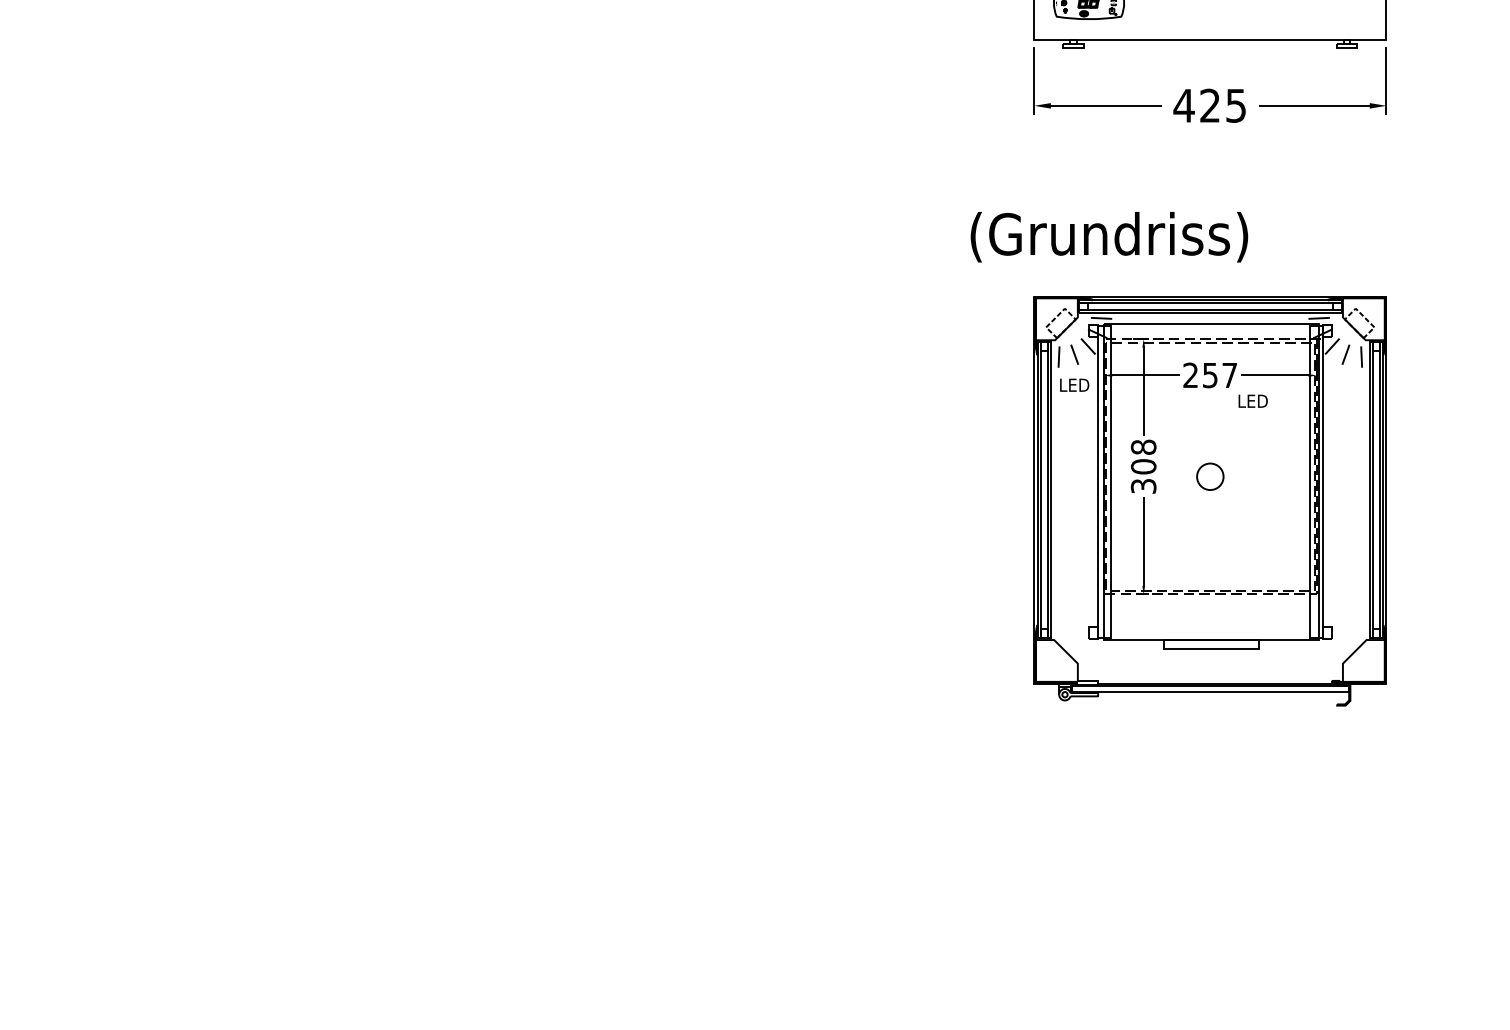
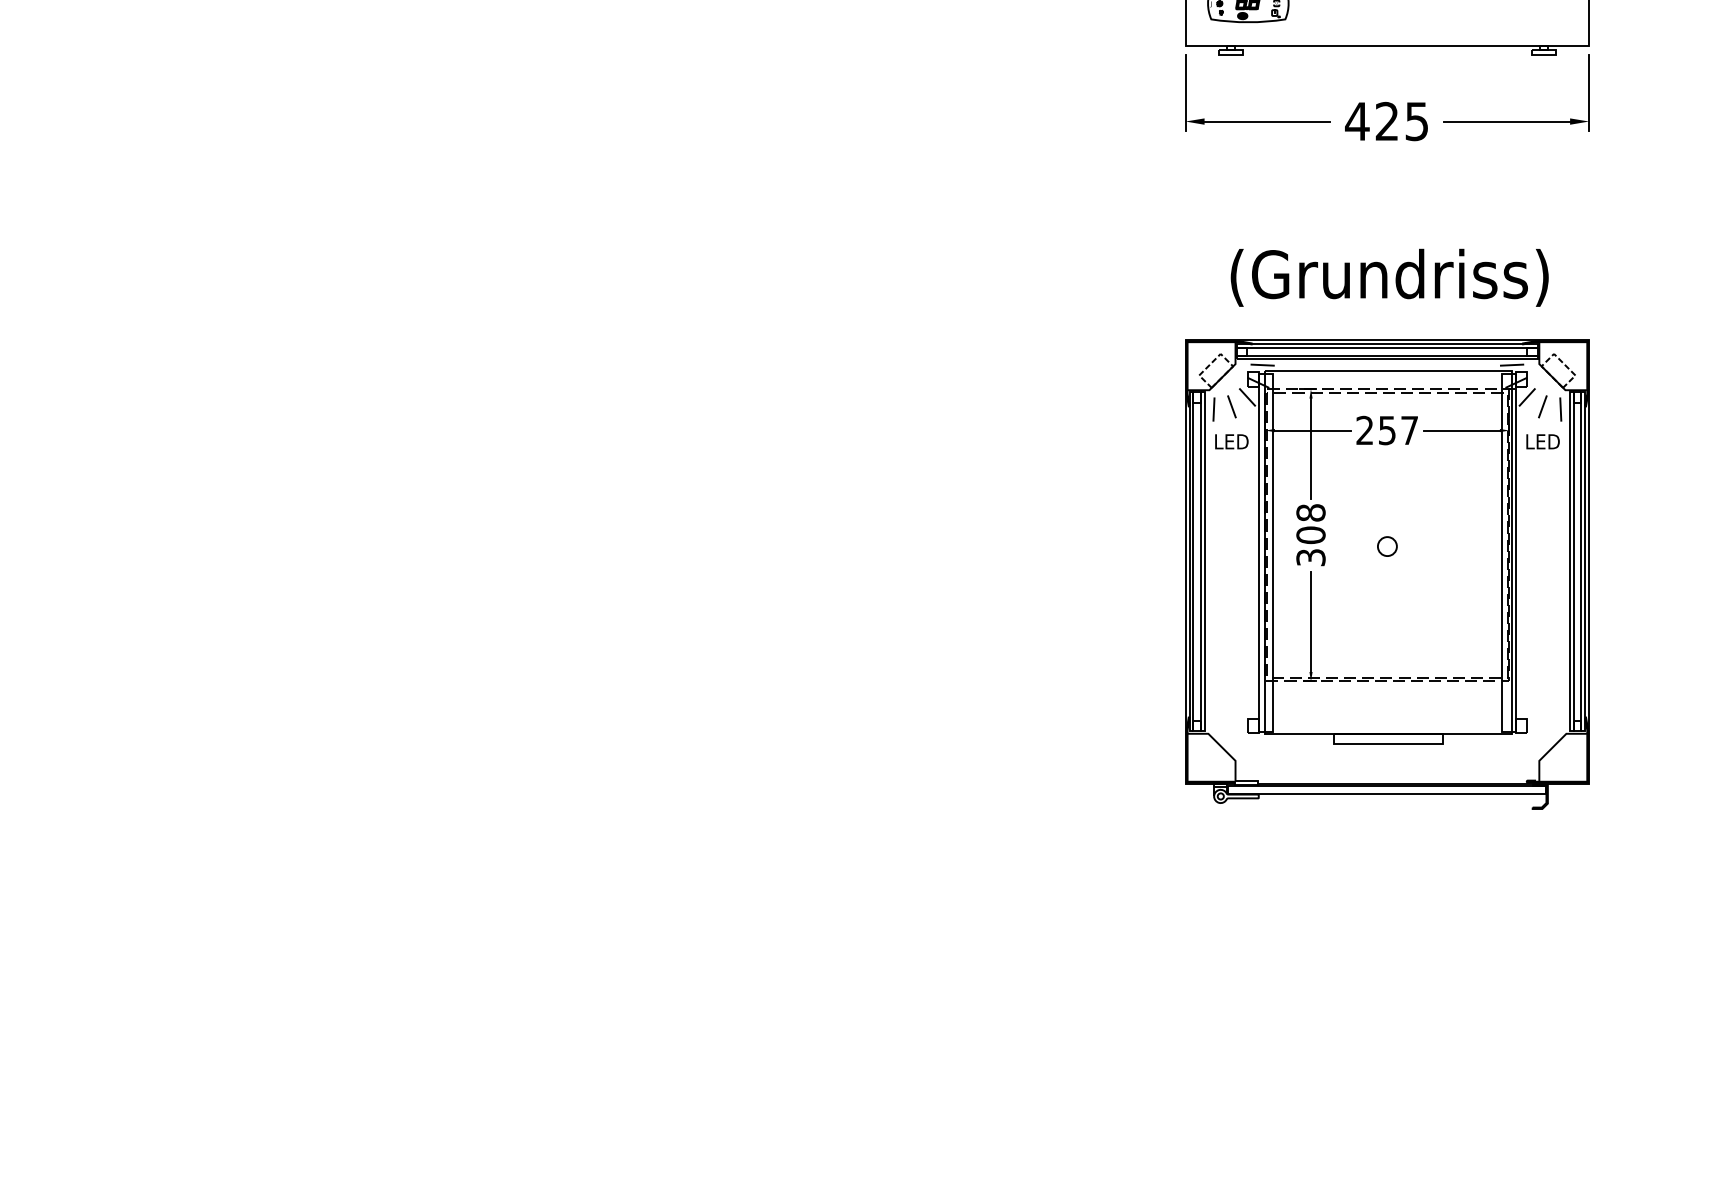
text: (1109, 237) -> (1389, 278), moved
text: (1252, 400) -> (1542, 440), moved
circle: (1210, 476) -> (1387, 546), size x0.62

